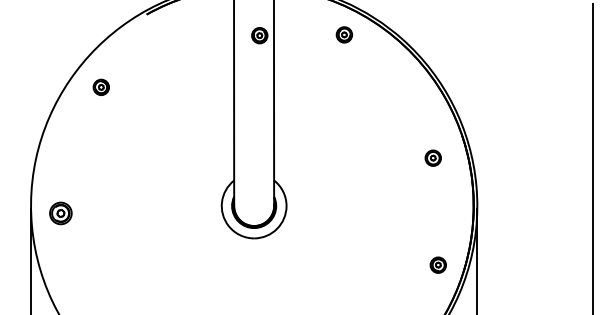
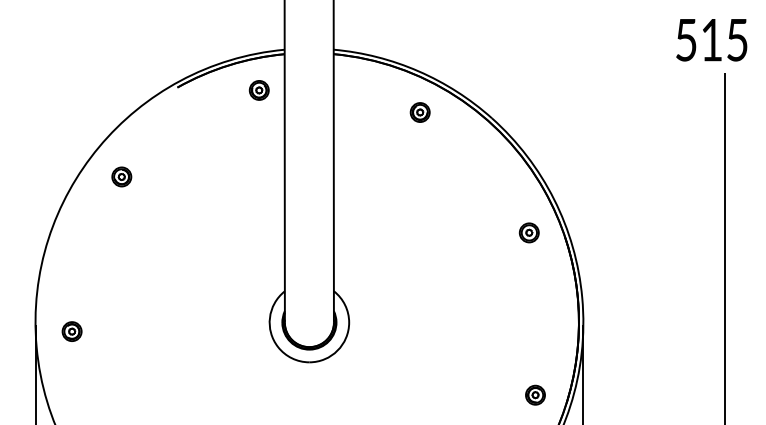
part: (259, 35) -> (258, 90), moved
part: (432, 157) -> (528, 232), moved
part: (60, 213) -> (71, 331), size x0.71

